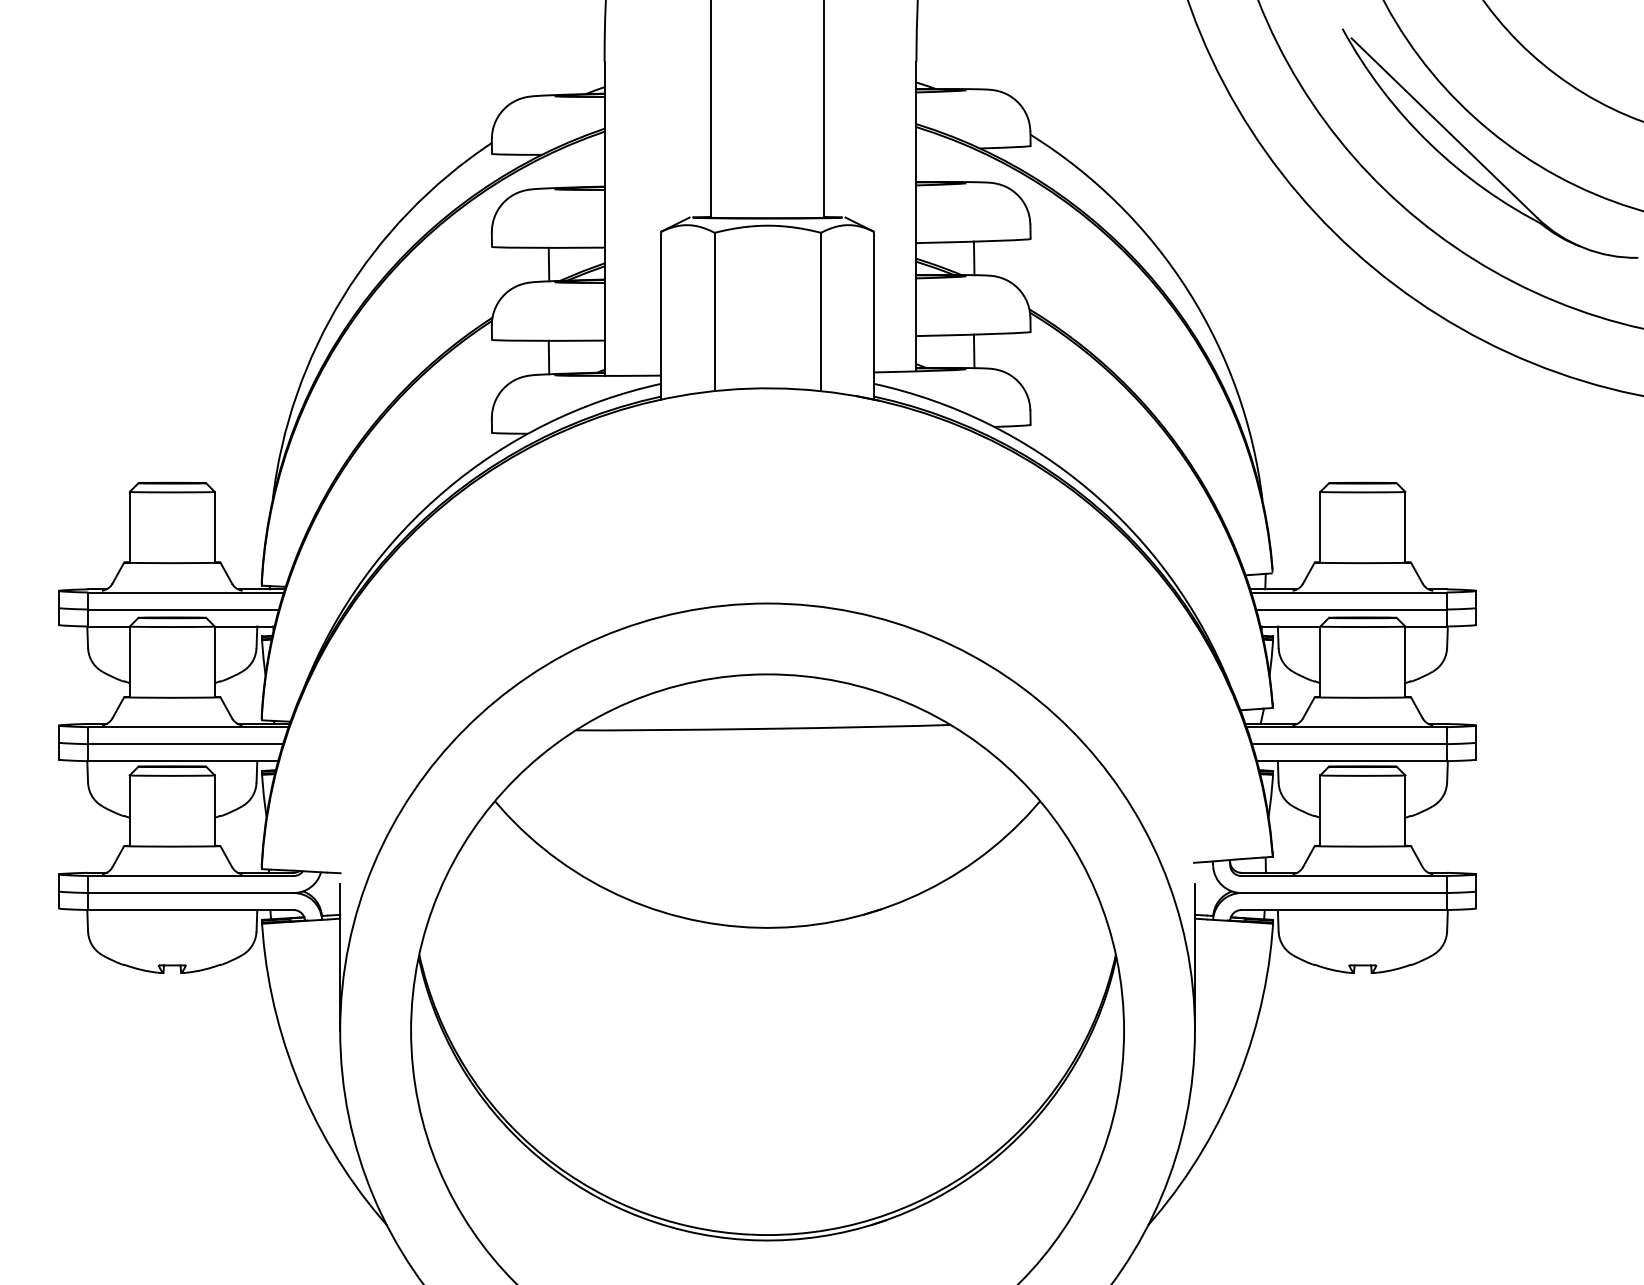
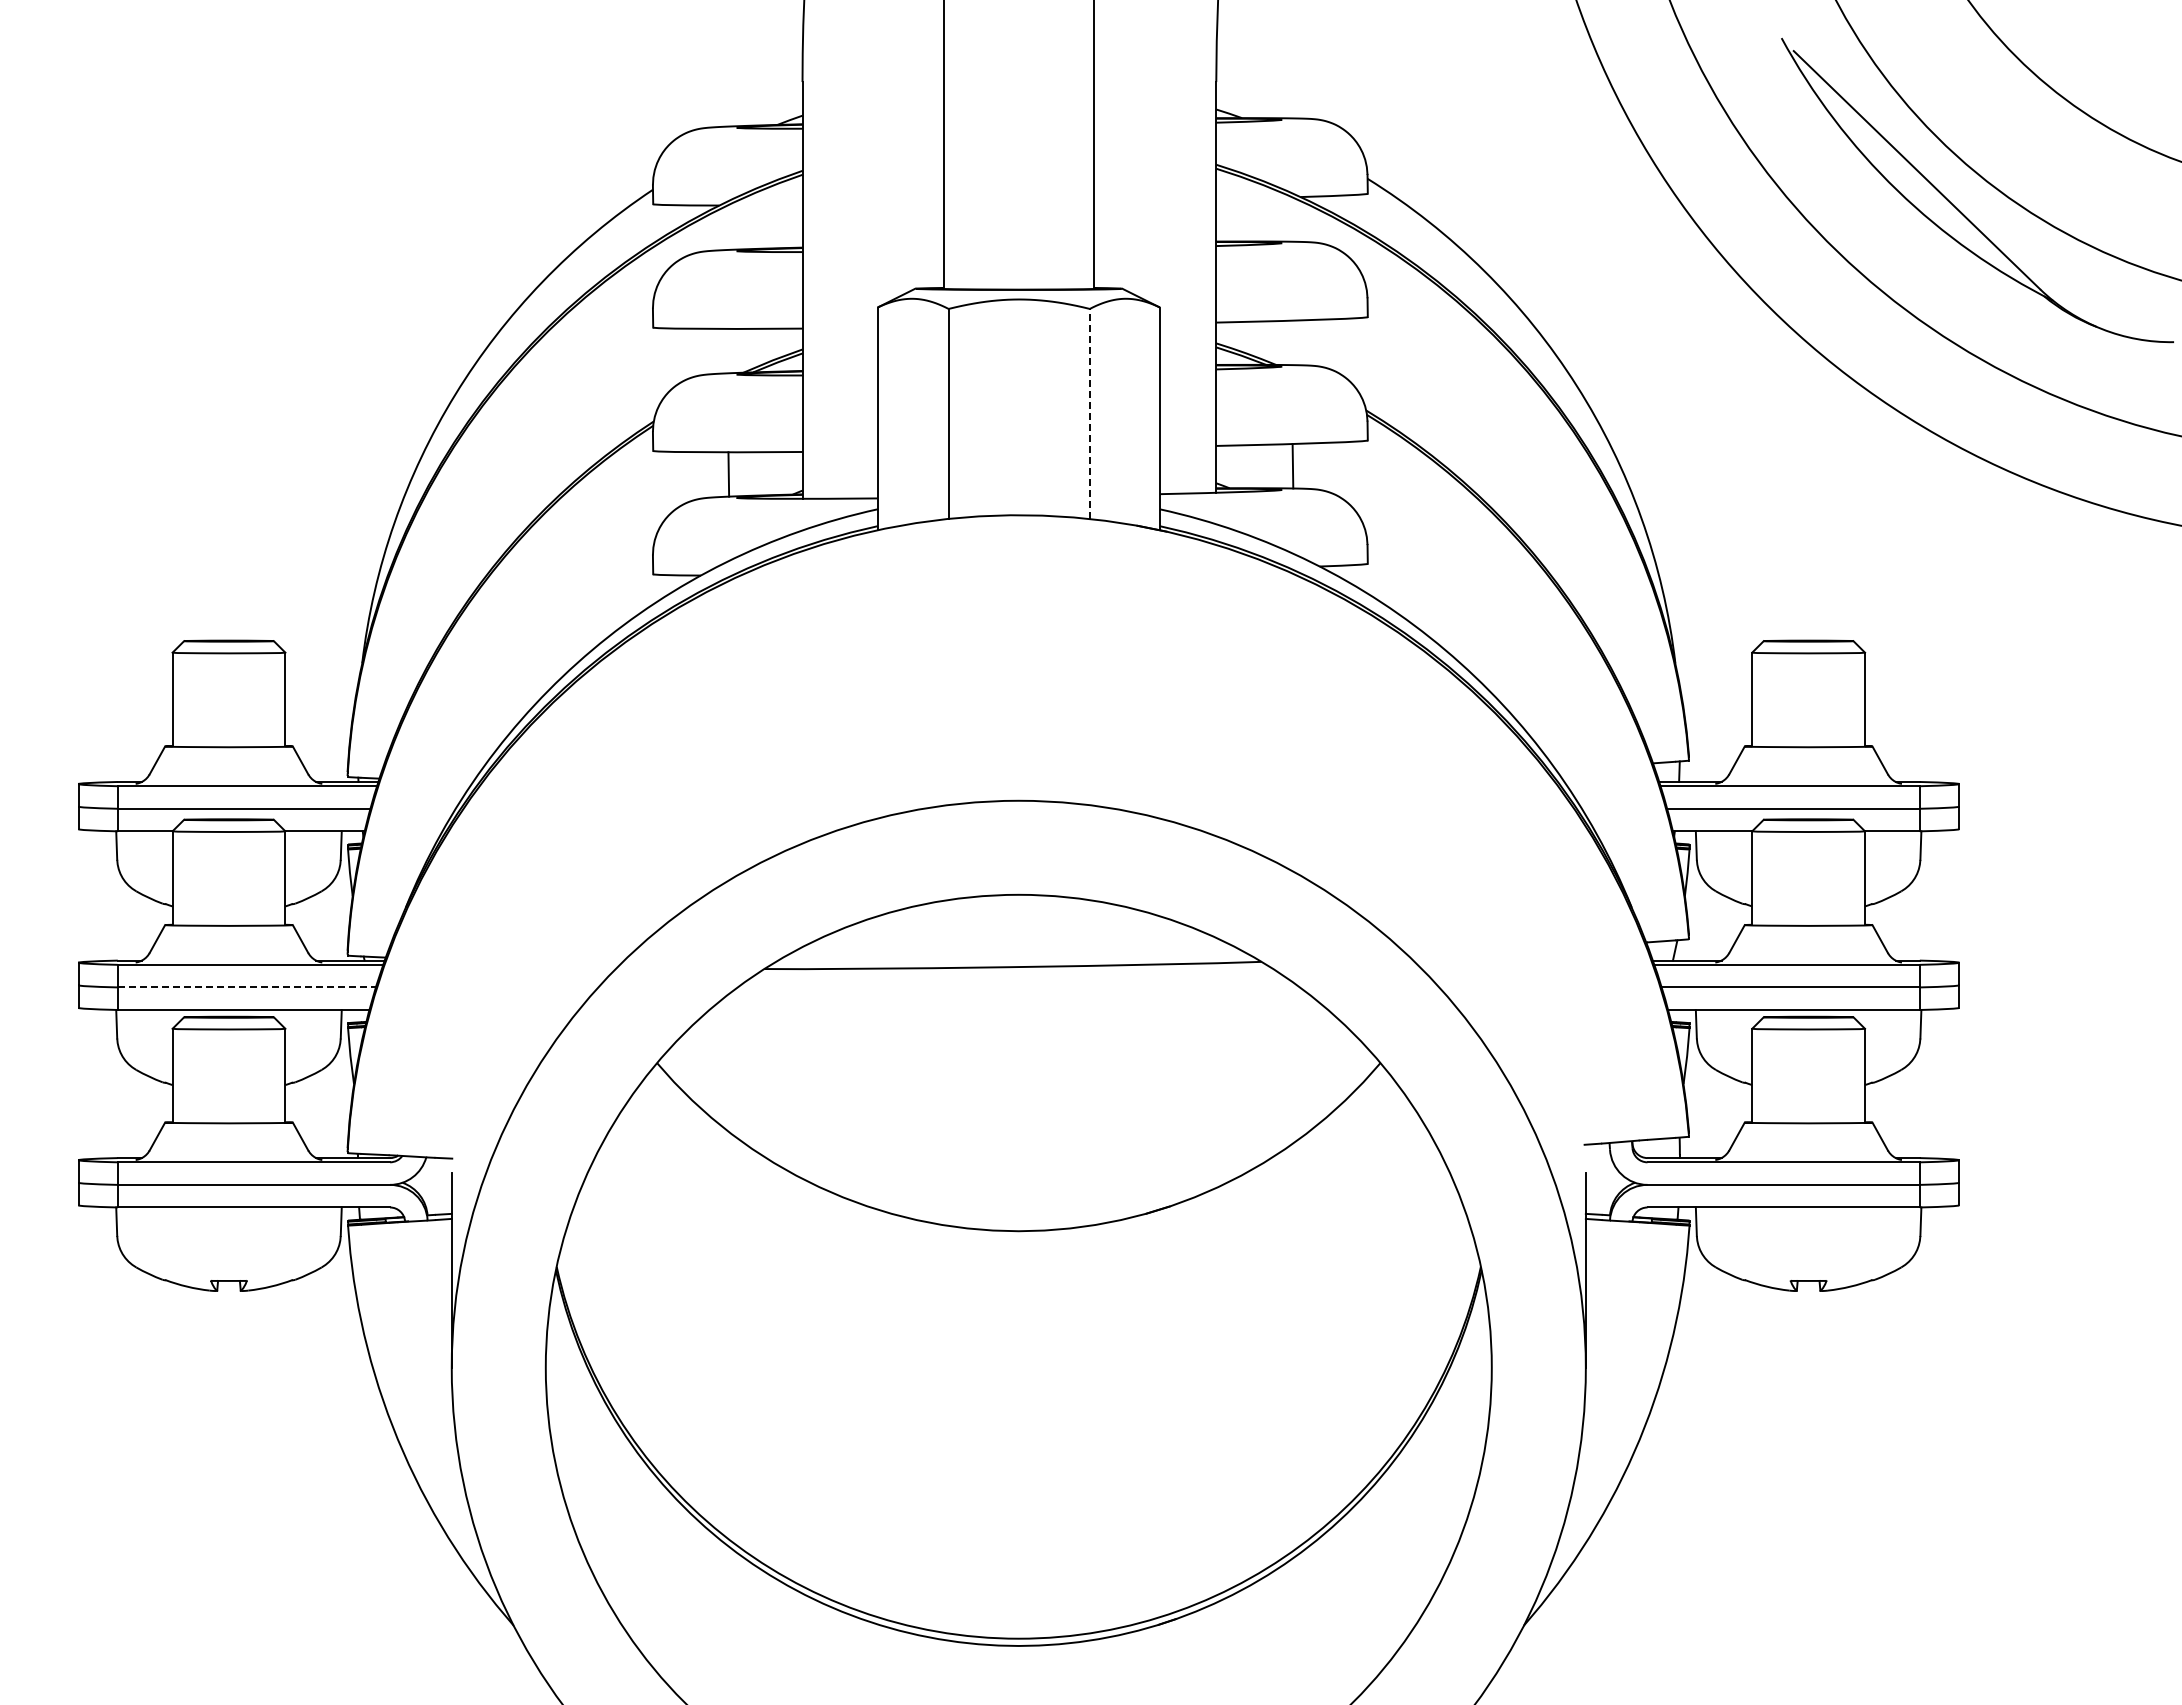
line: (973, 258) -> (1292, 342), removed
line: (548, 264) -> (728, 350), removed
line: (820, 311) -> (1089, 413), solid -> dashed
line: (186, 744) -> (247, 987), solid -> dashed

